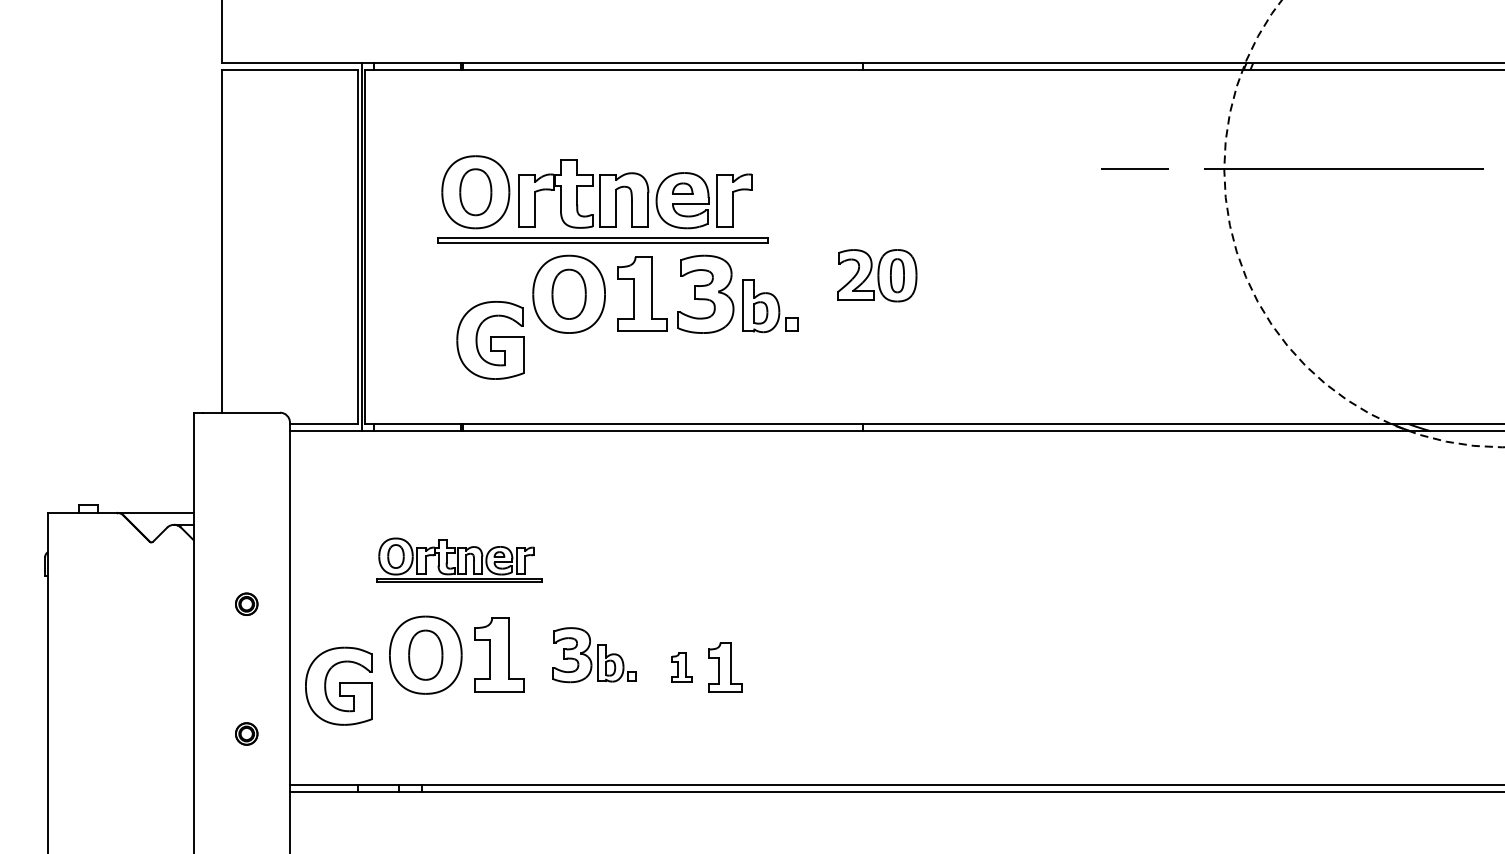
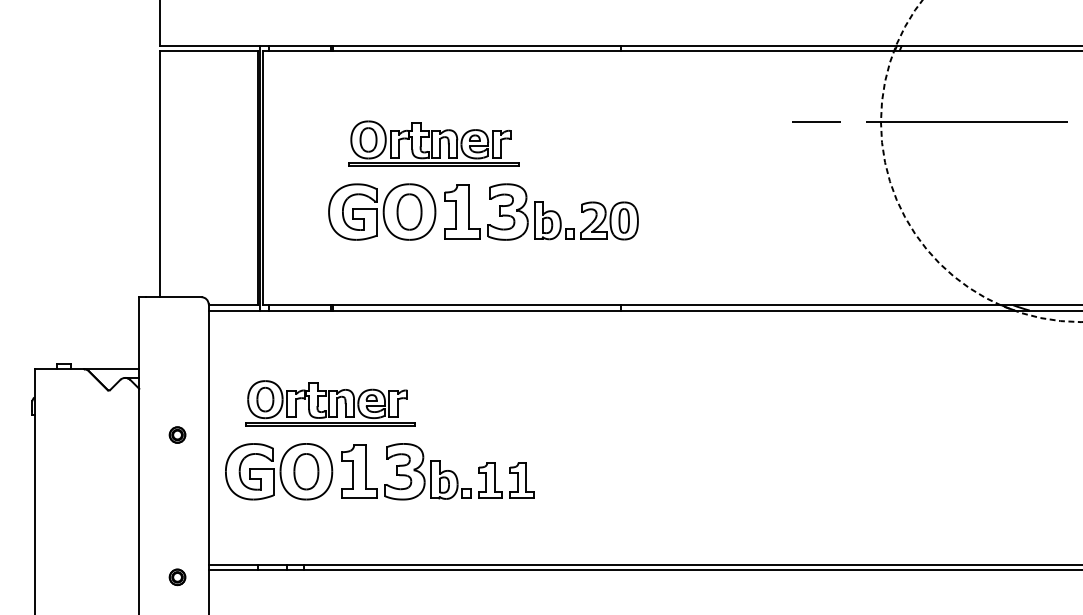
part: (602, 198) -> (433, 143), size x0.71
part: (877, 275) -> (609, 220), moved
part: (490, 340) -> (352, 212), moved
part: (459, 559) -> (330, 402), size x1.43
part: (594, 654) -> (427, 471), size x1.43
part: (681, 667) -> (490, 480), size x1.67
part: (338, 685) -> (249, 471), moved
part: (246, 733) -> (177, 576), moved

